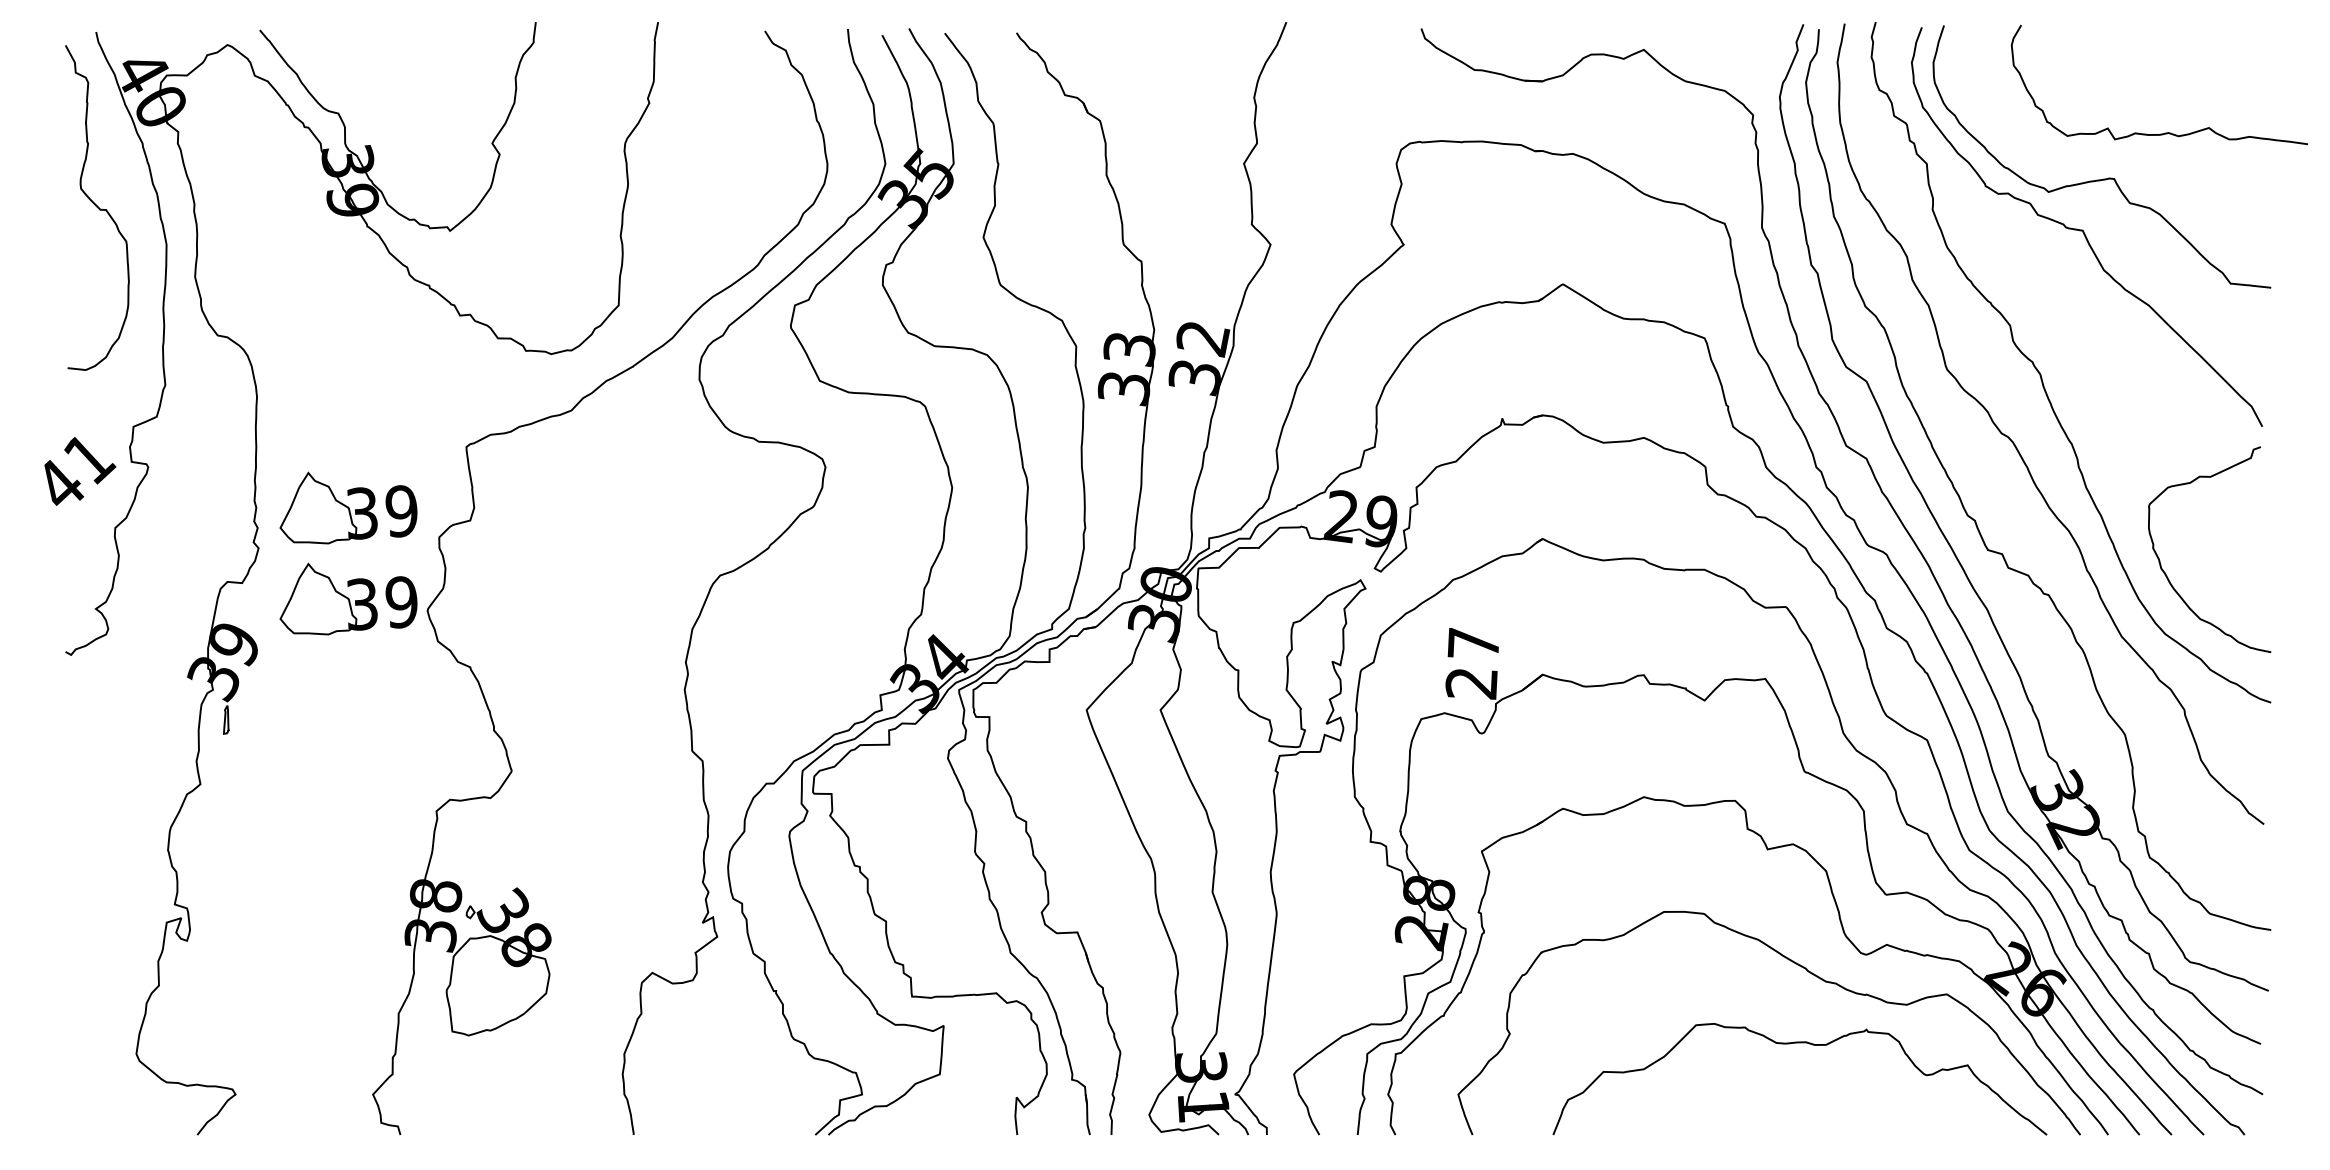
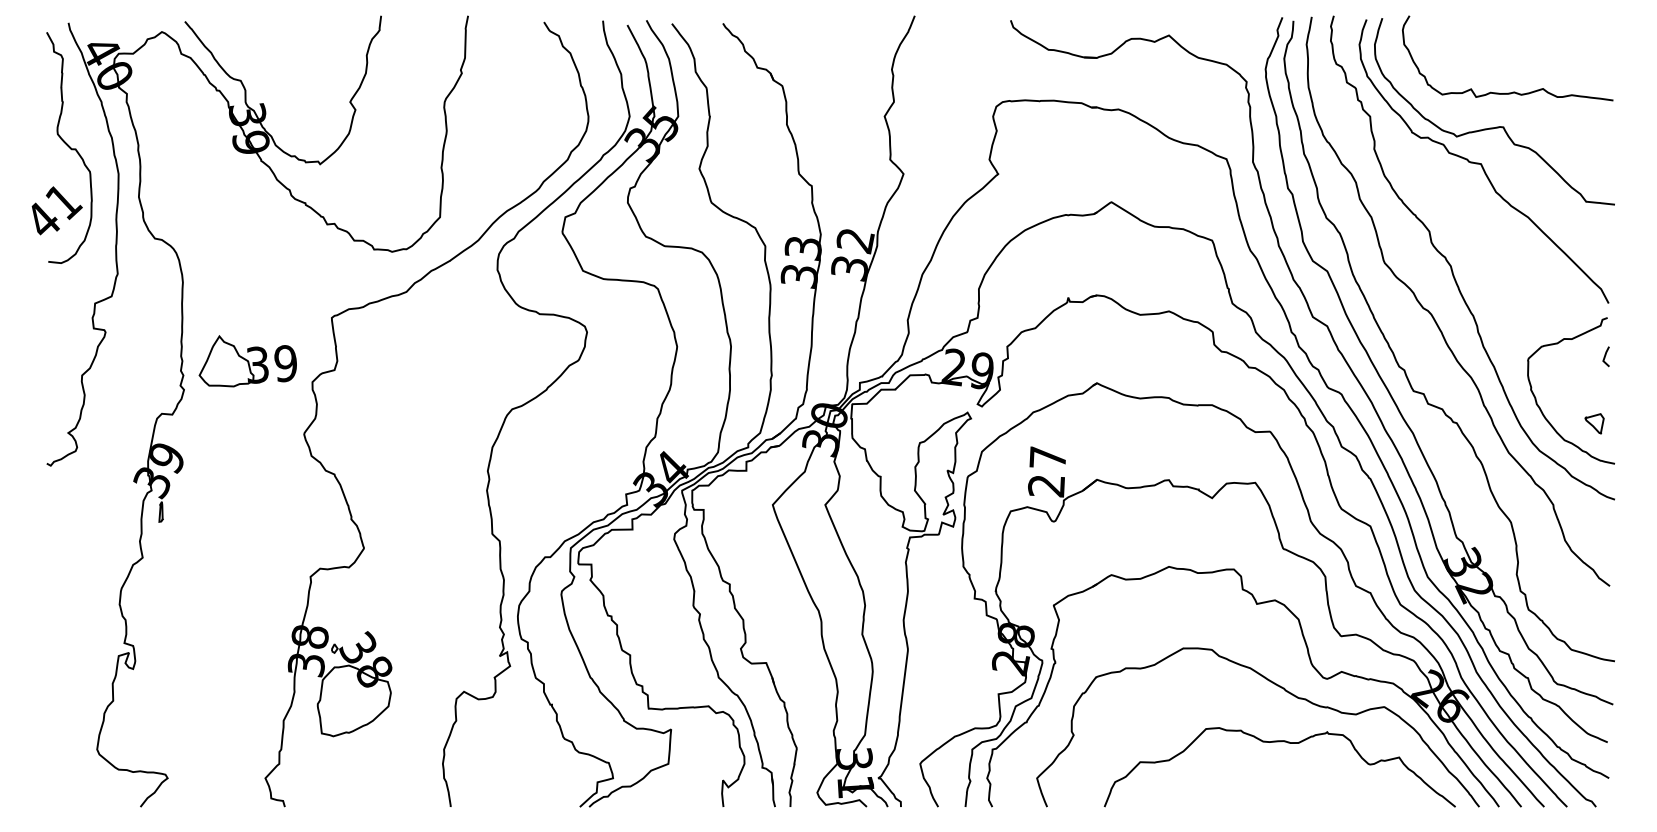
curve: (2165, 132) -> (1512, 92), moved
text: (80, 471) -> (57, 210), moved
line: (2258, 500) -> (1605, 355), added
part: (2242, 595) -> (1594, 423), added
part: (348, 598) -> (247, 425), removed

